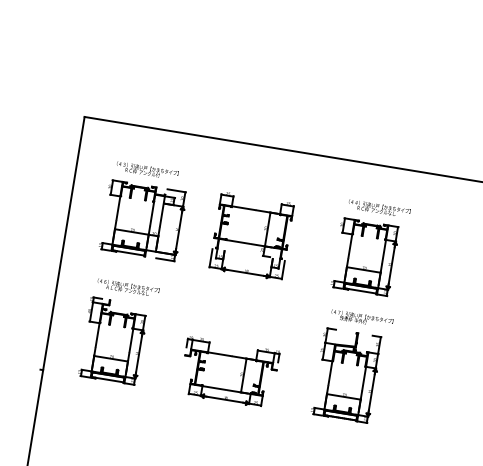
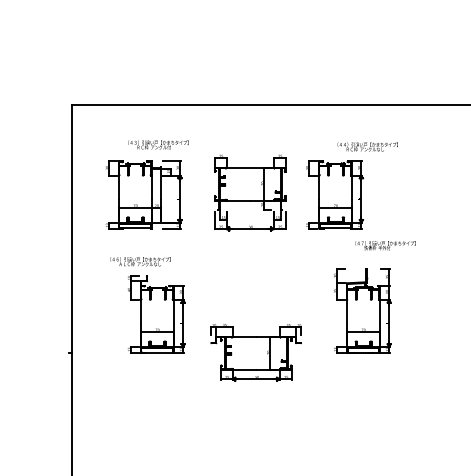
text: (147, 170) -> (158, 144), moved
part: (366, 256) -> (335, 194), moved
text: (362, 318) -> (385, 245), moved
part: (113, 340) -> (156, 314), moved
part: (228, 372) -> (255, 352), moved

